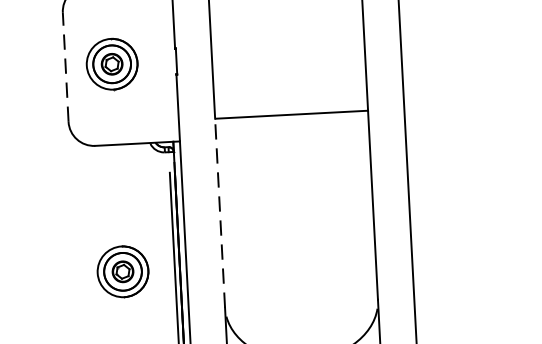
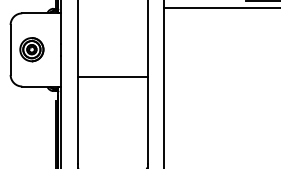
line: (65, 66) -> (10, 49), dashed -> solid
line: (219, 211) -> (77, 119), dashed -> solid
part: (122, 271) -> (31, 144), removed

